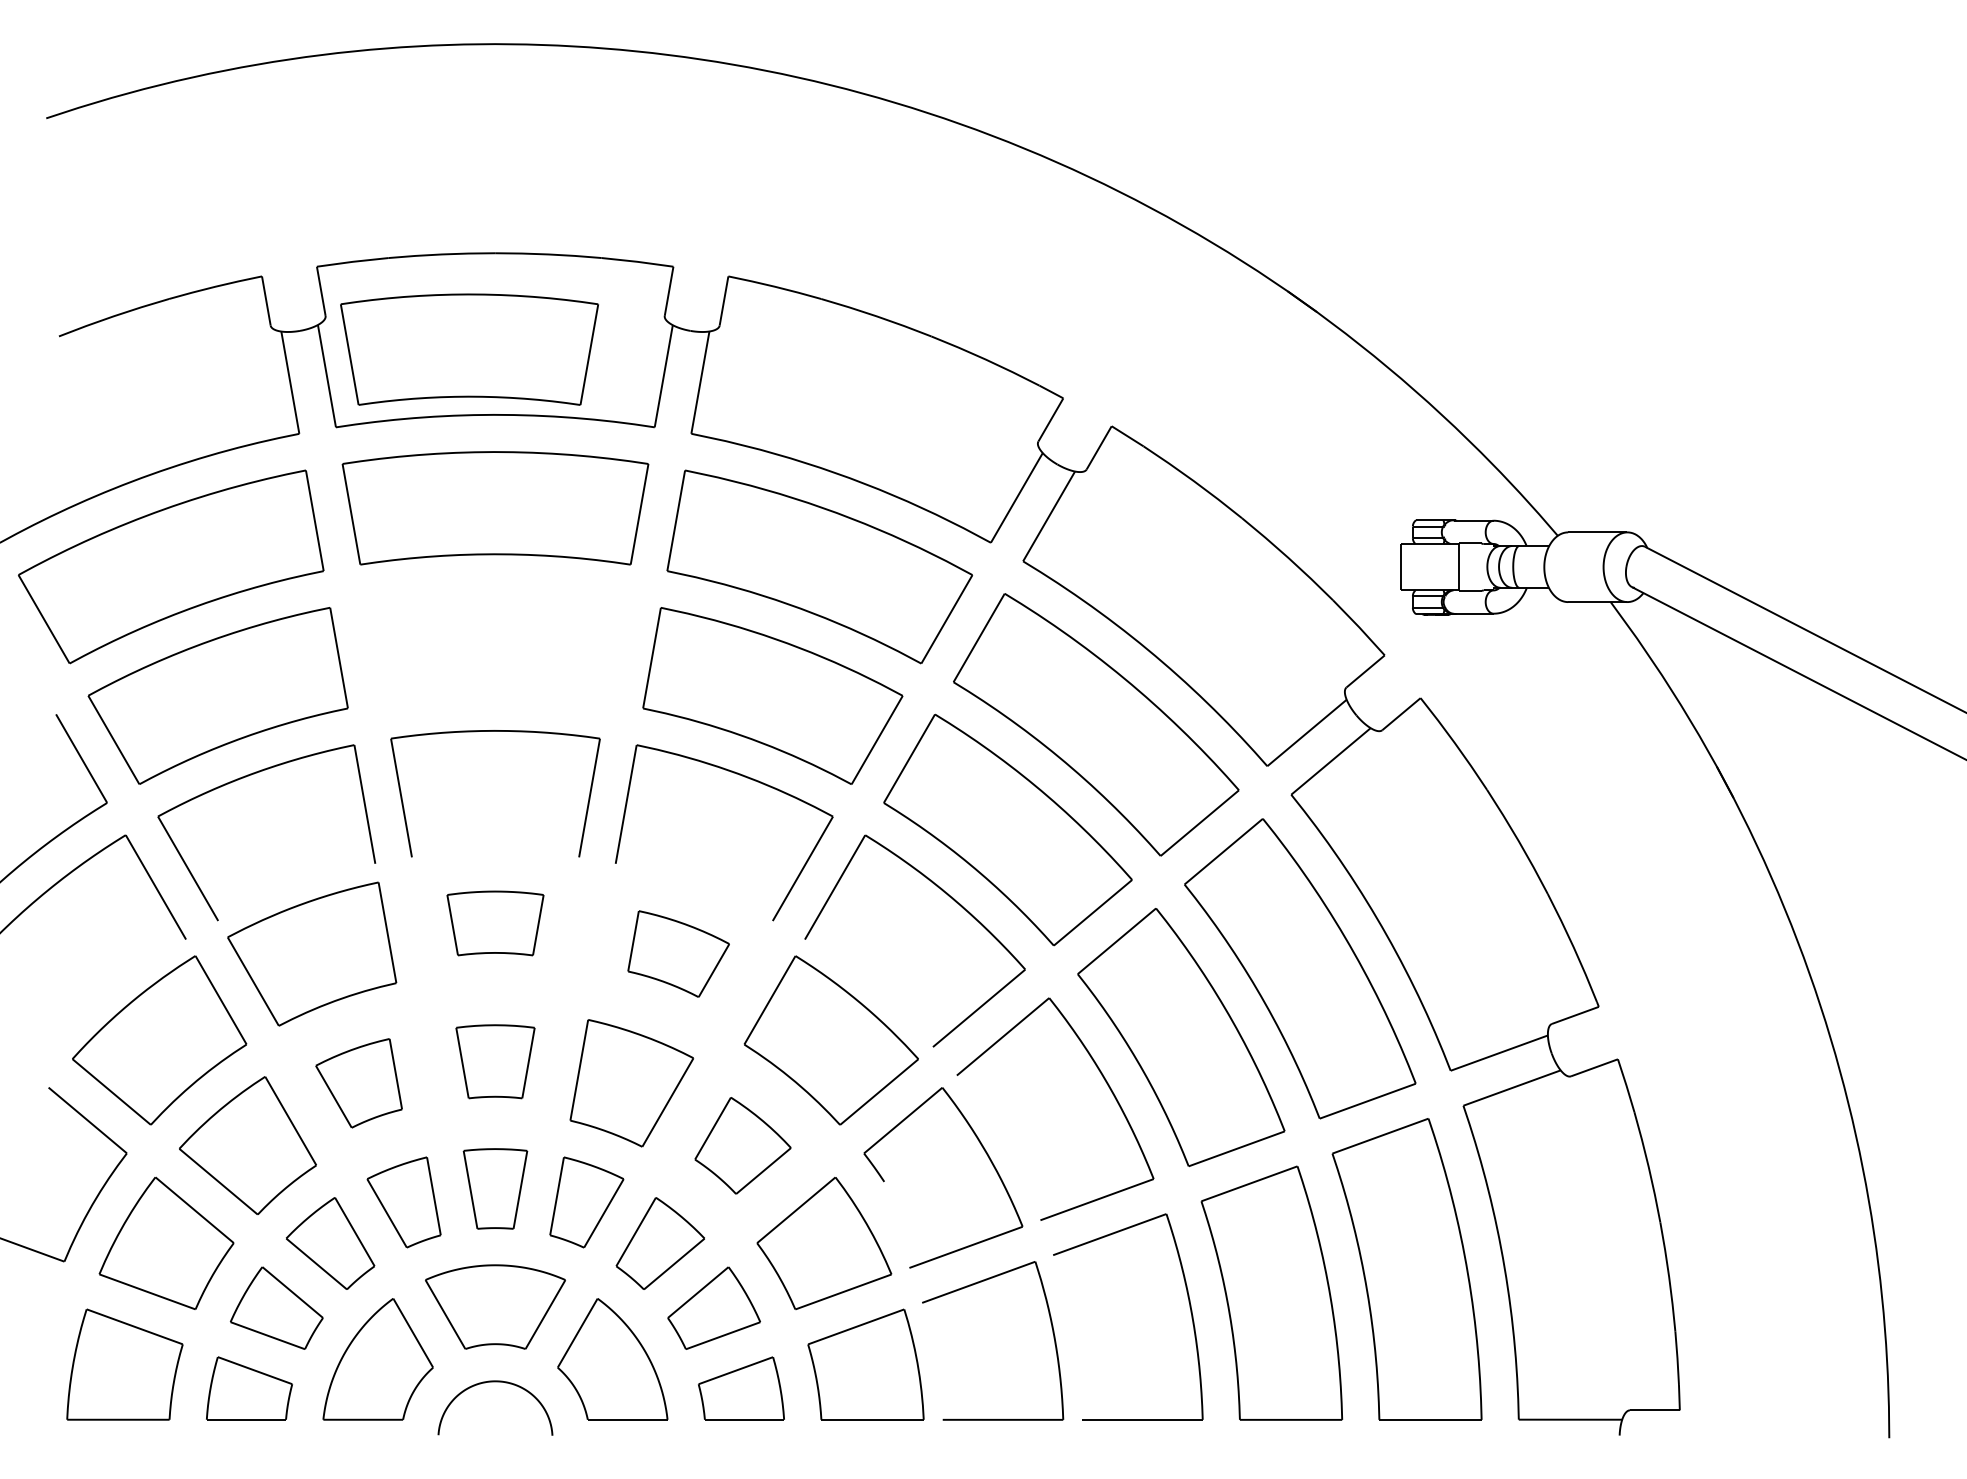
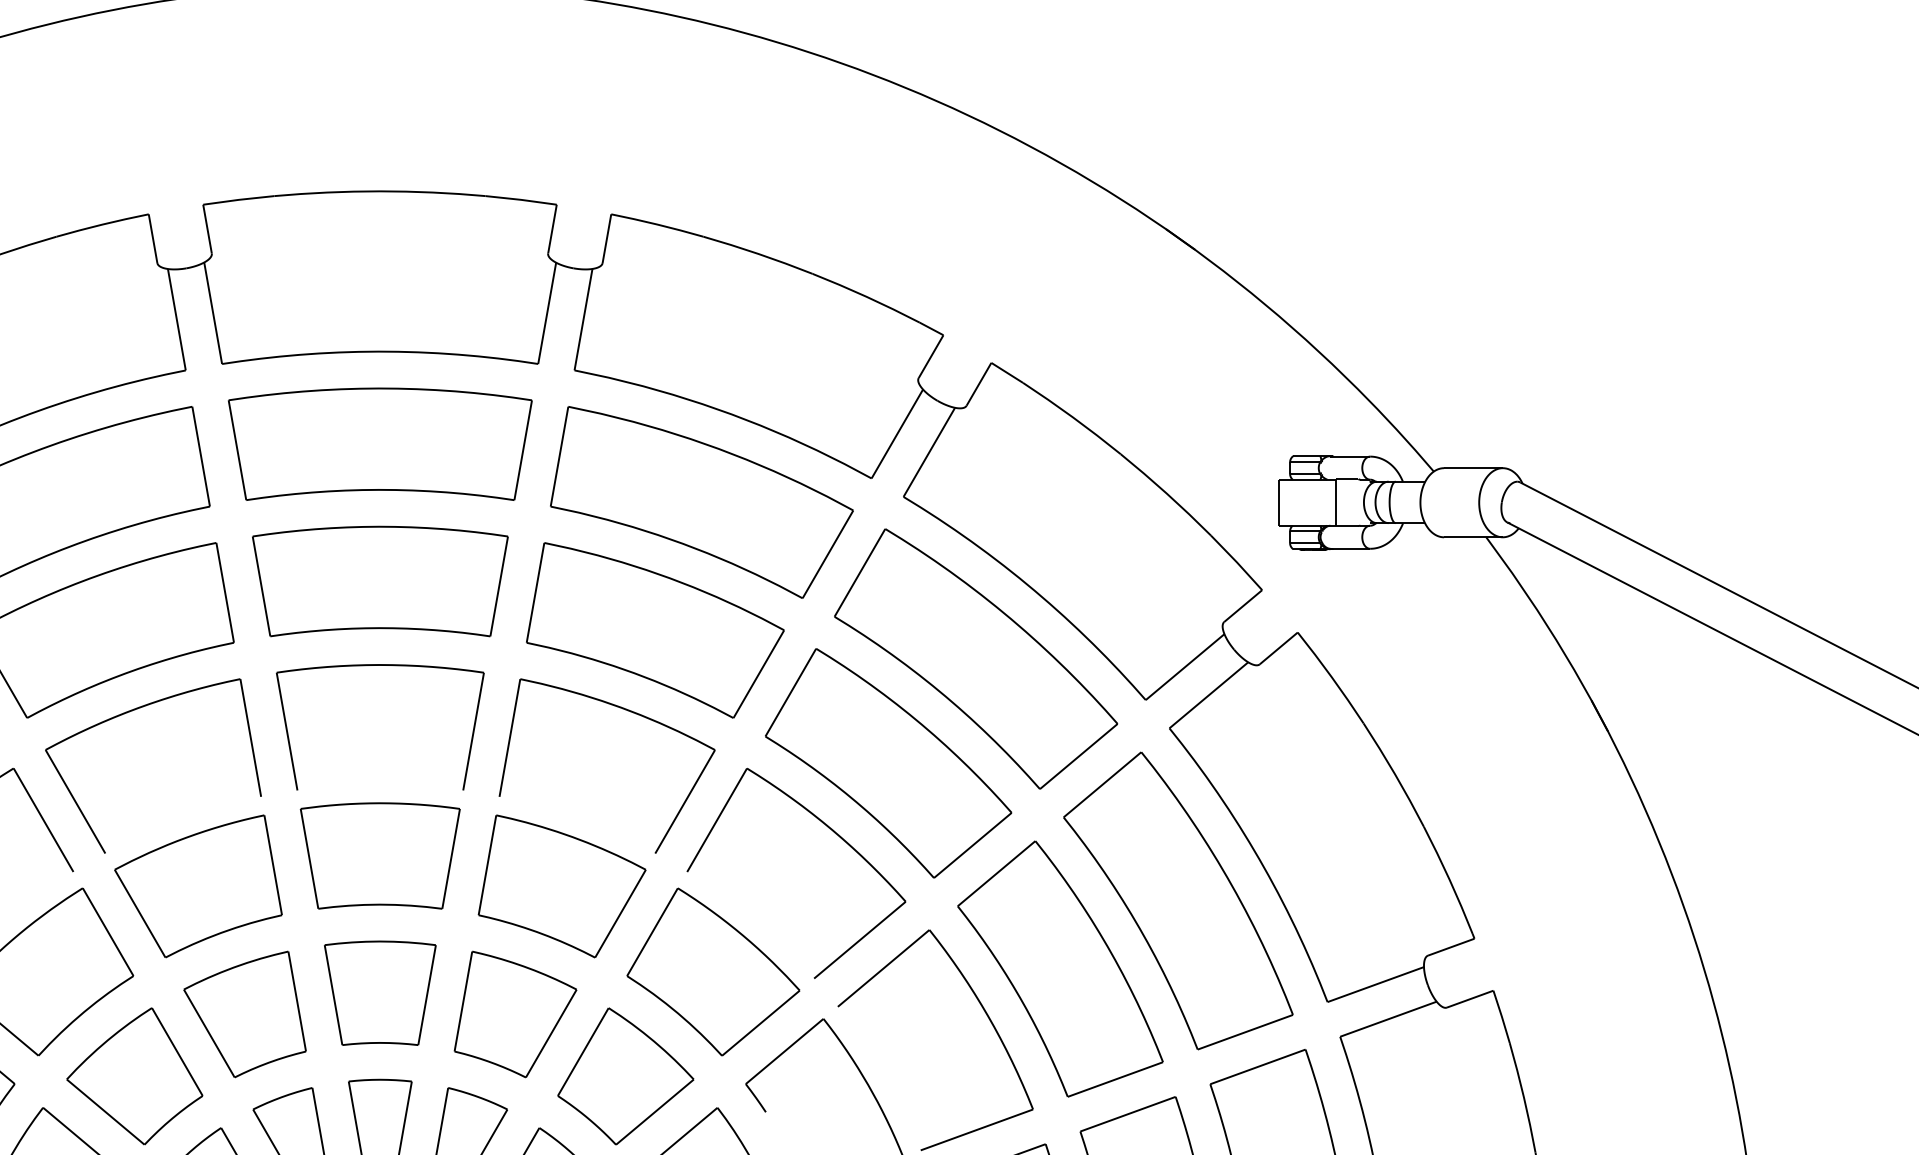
part: (469, 349) -> (380, 581), moved
part: (495, 923) -> (380, 856), size x1.67
part: (678, 953) -> (561, 885), size x1.67
part: (495, 1061) -> (380, 992), size x1.43
part: (358, 1083) -> (244, 1014), size x1.43
part: (742, 1145) -> (625, 1076), size x1.43

